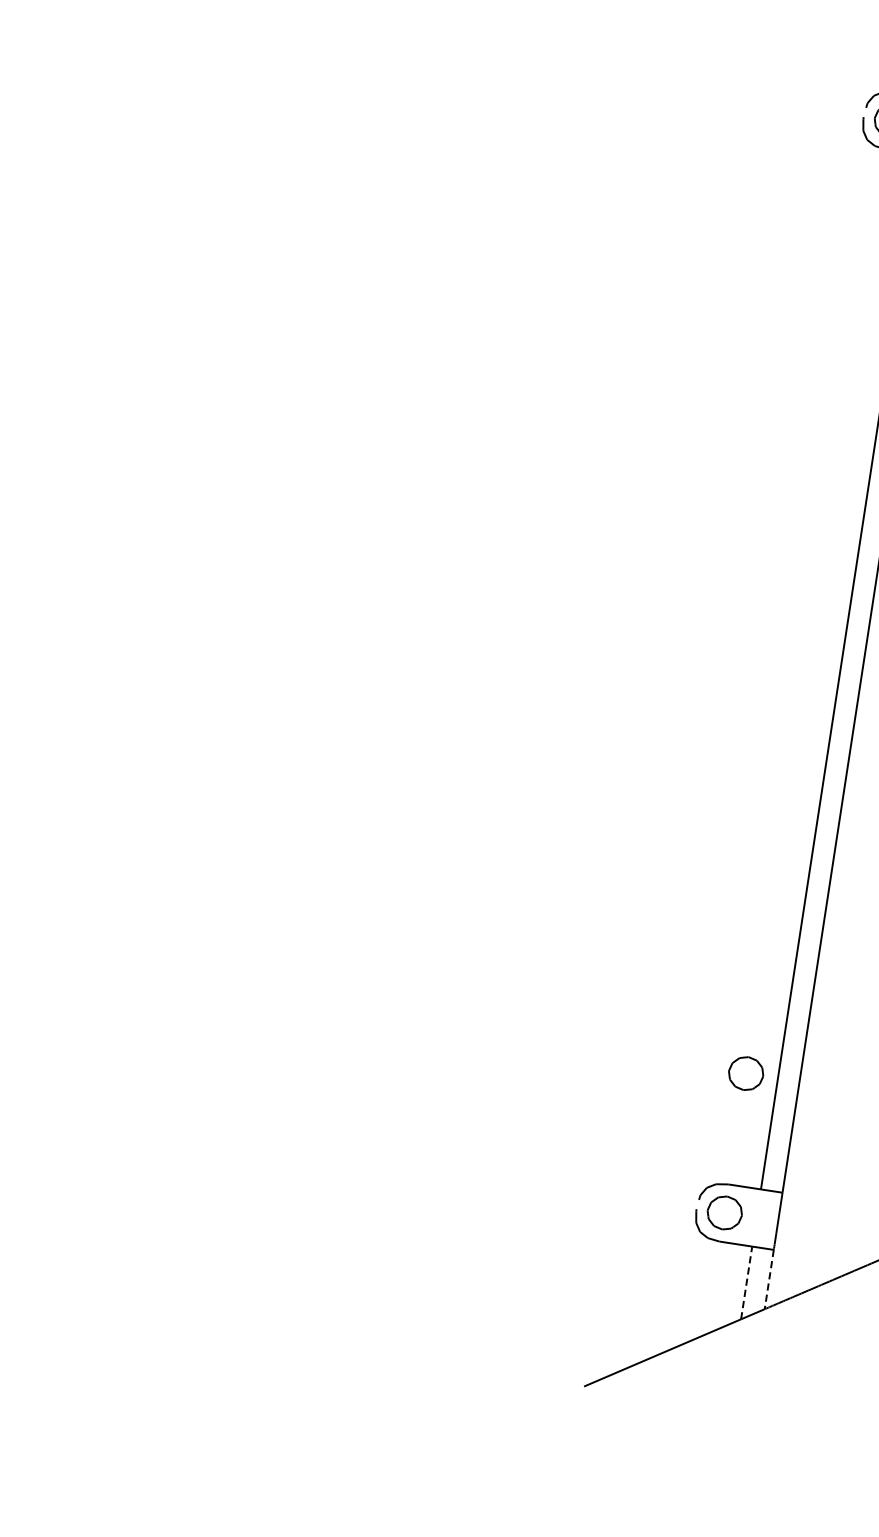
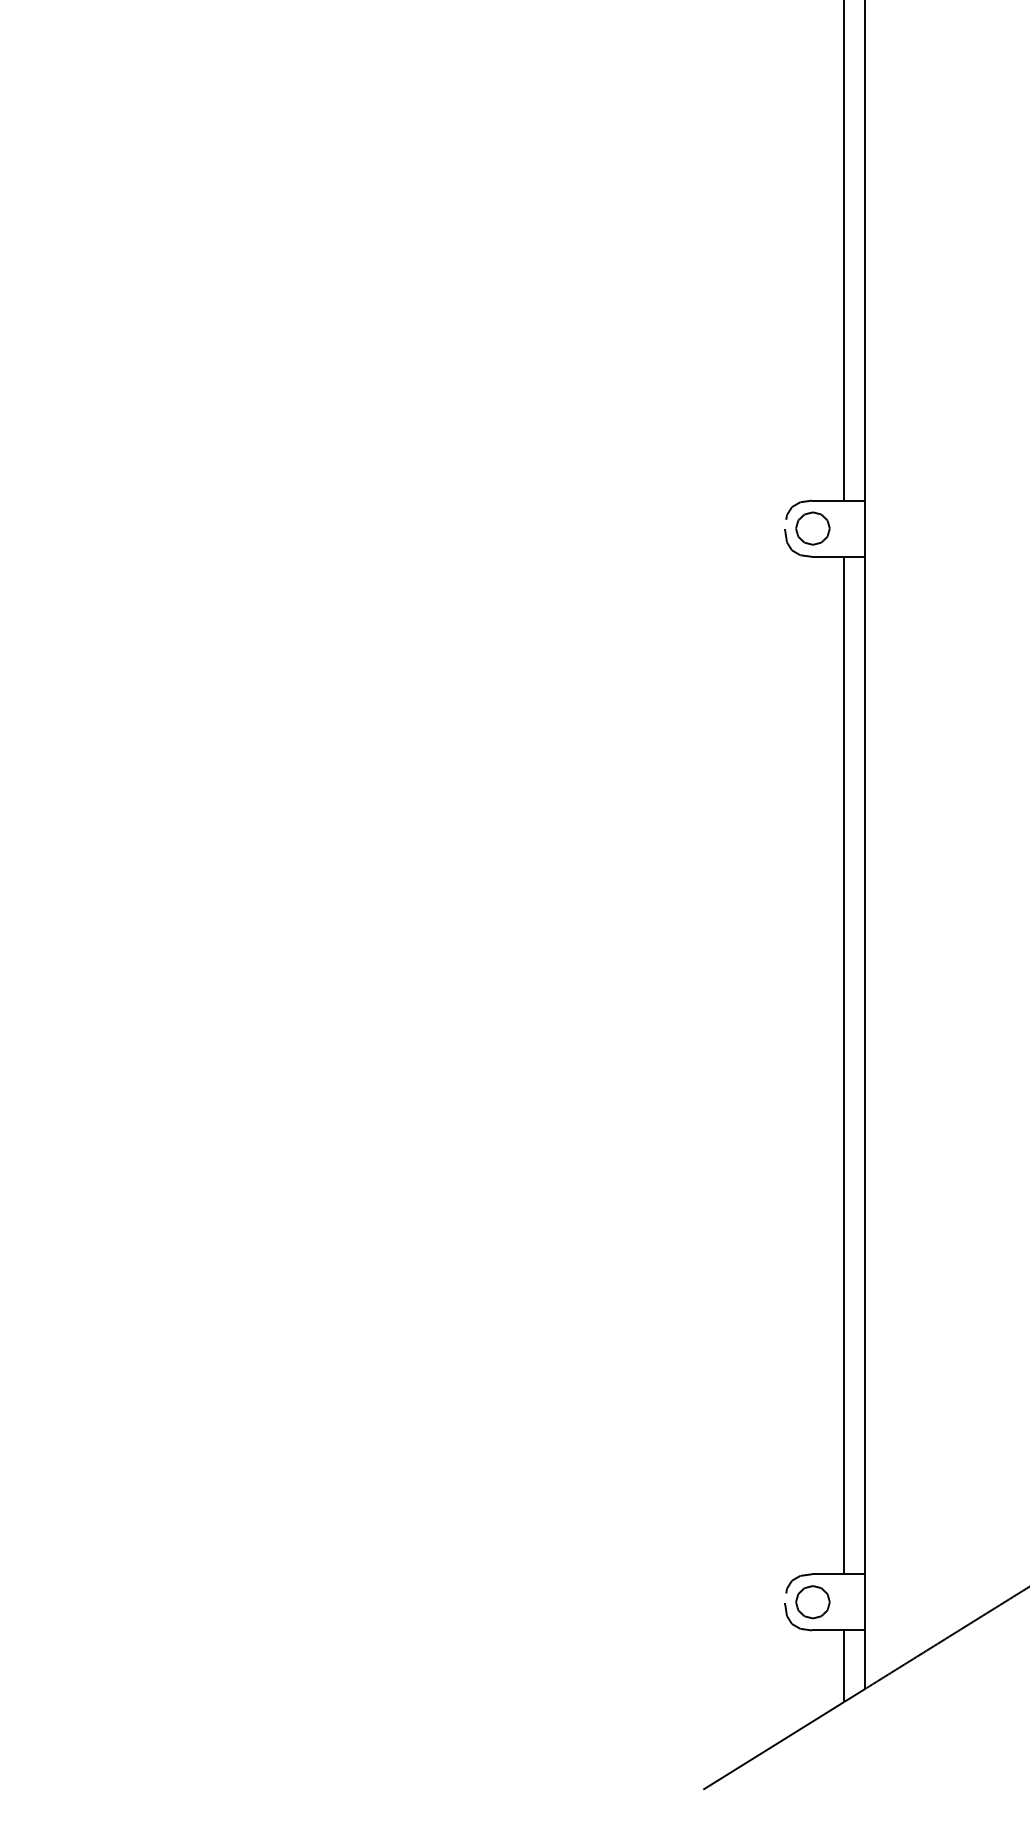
part: (745, 1073) -> (812, 1465), removed
line: (769, 1280) -> (865, 1660), dashed -> solid
line: (746, 1283) -> (844, 1666), dashed -> solid

